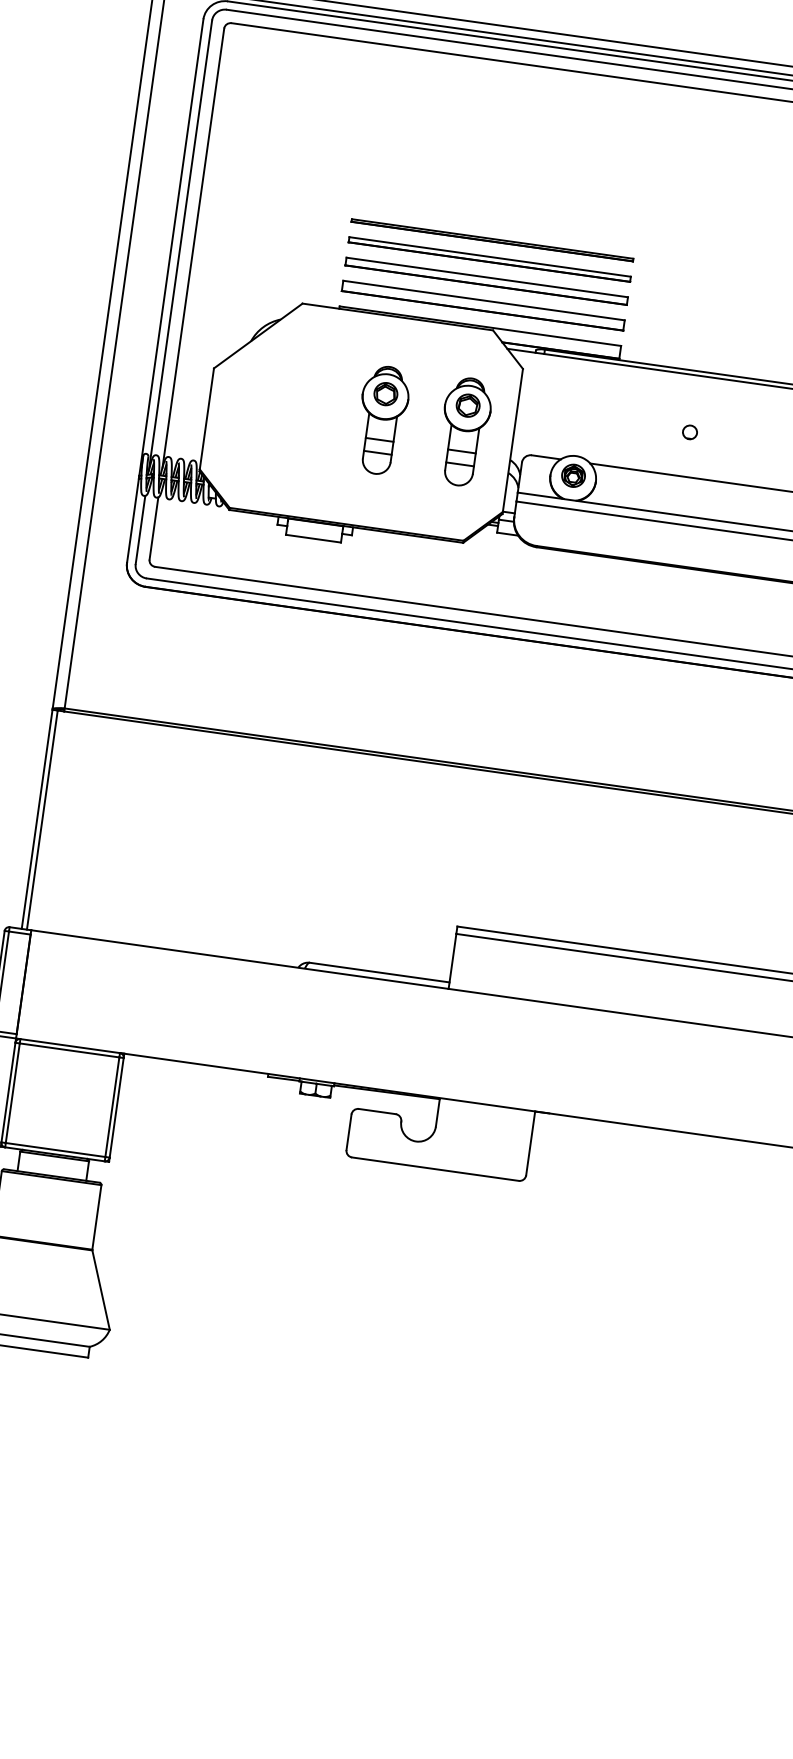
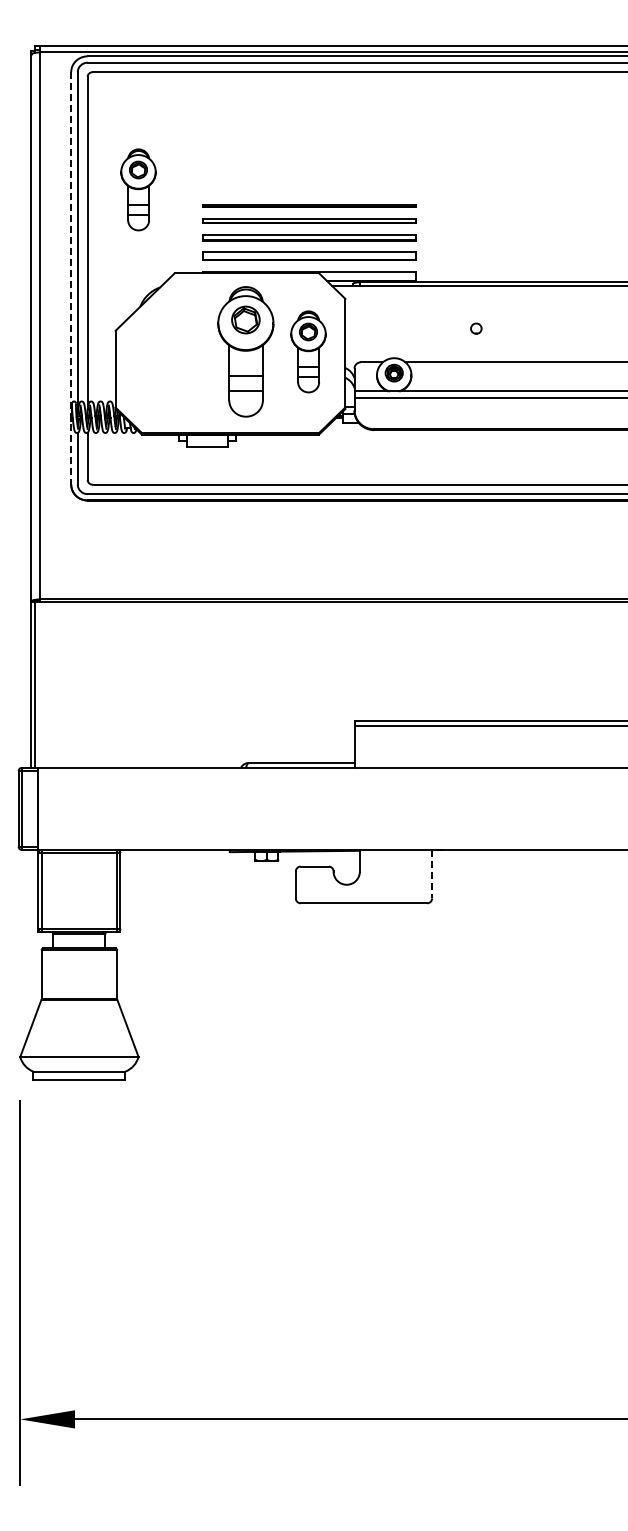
part: (270, 186) -> (138, 189), added
line: (165, 291) -> (71, 278), solid -> dashed
part: (382, 419) -> (246, 351), size x1.6
line: (531, 1143) -> (432, 874), solid -> dashed

